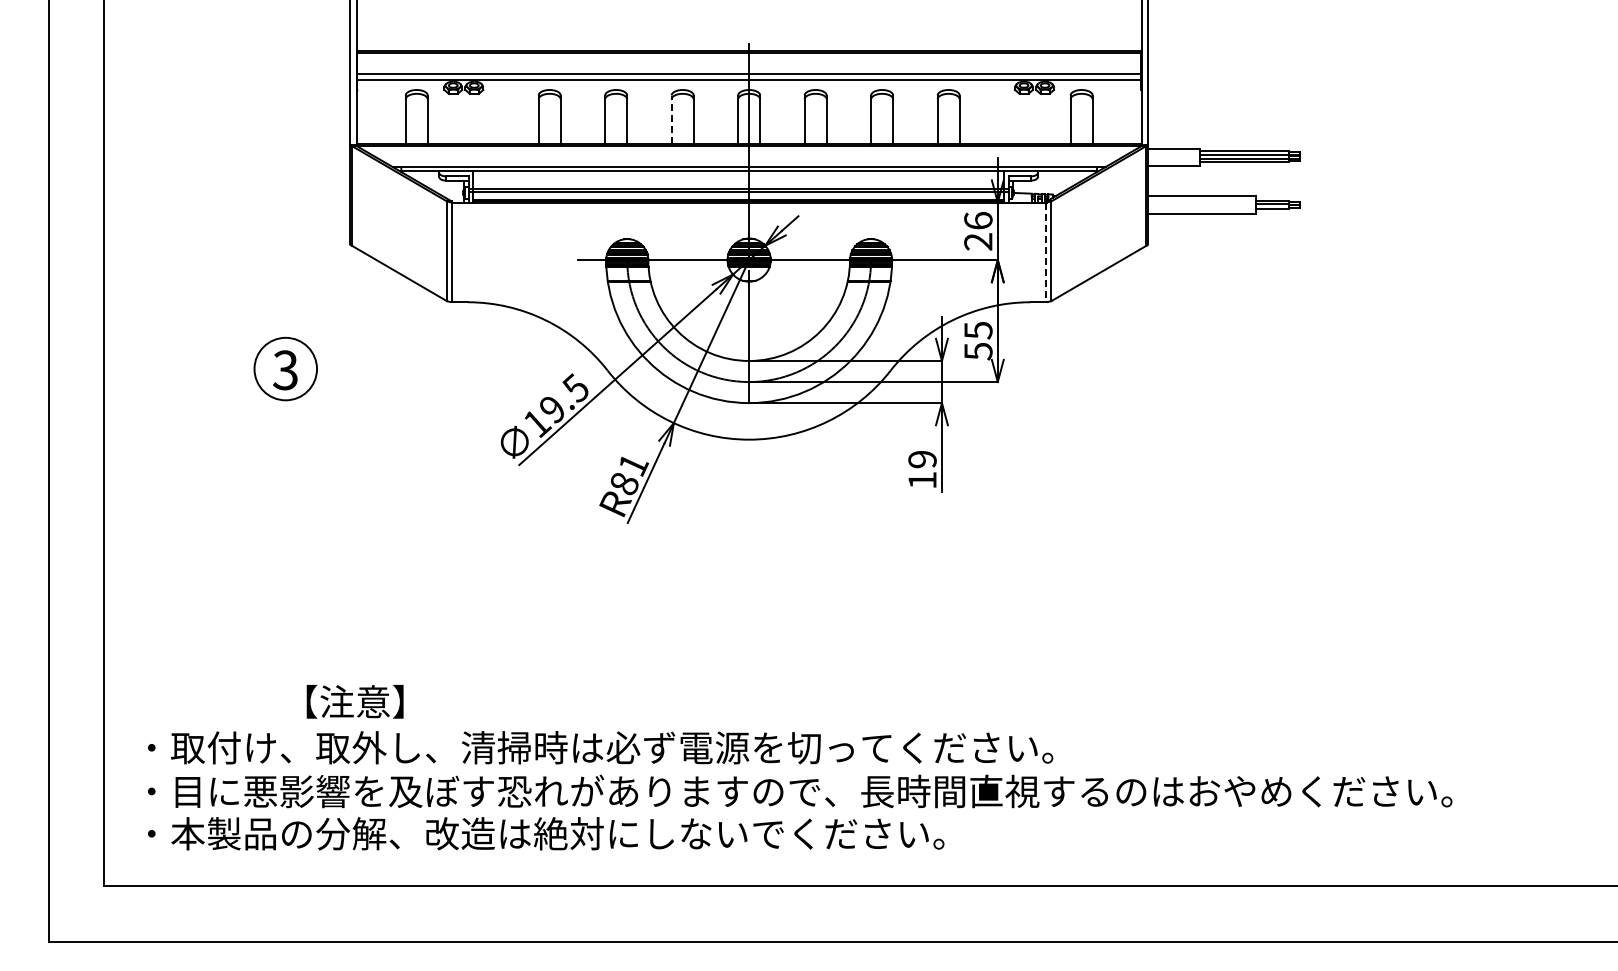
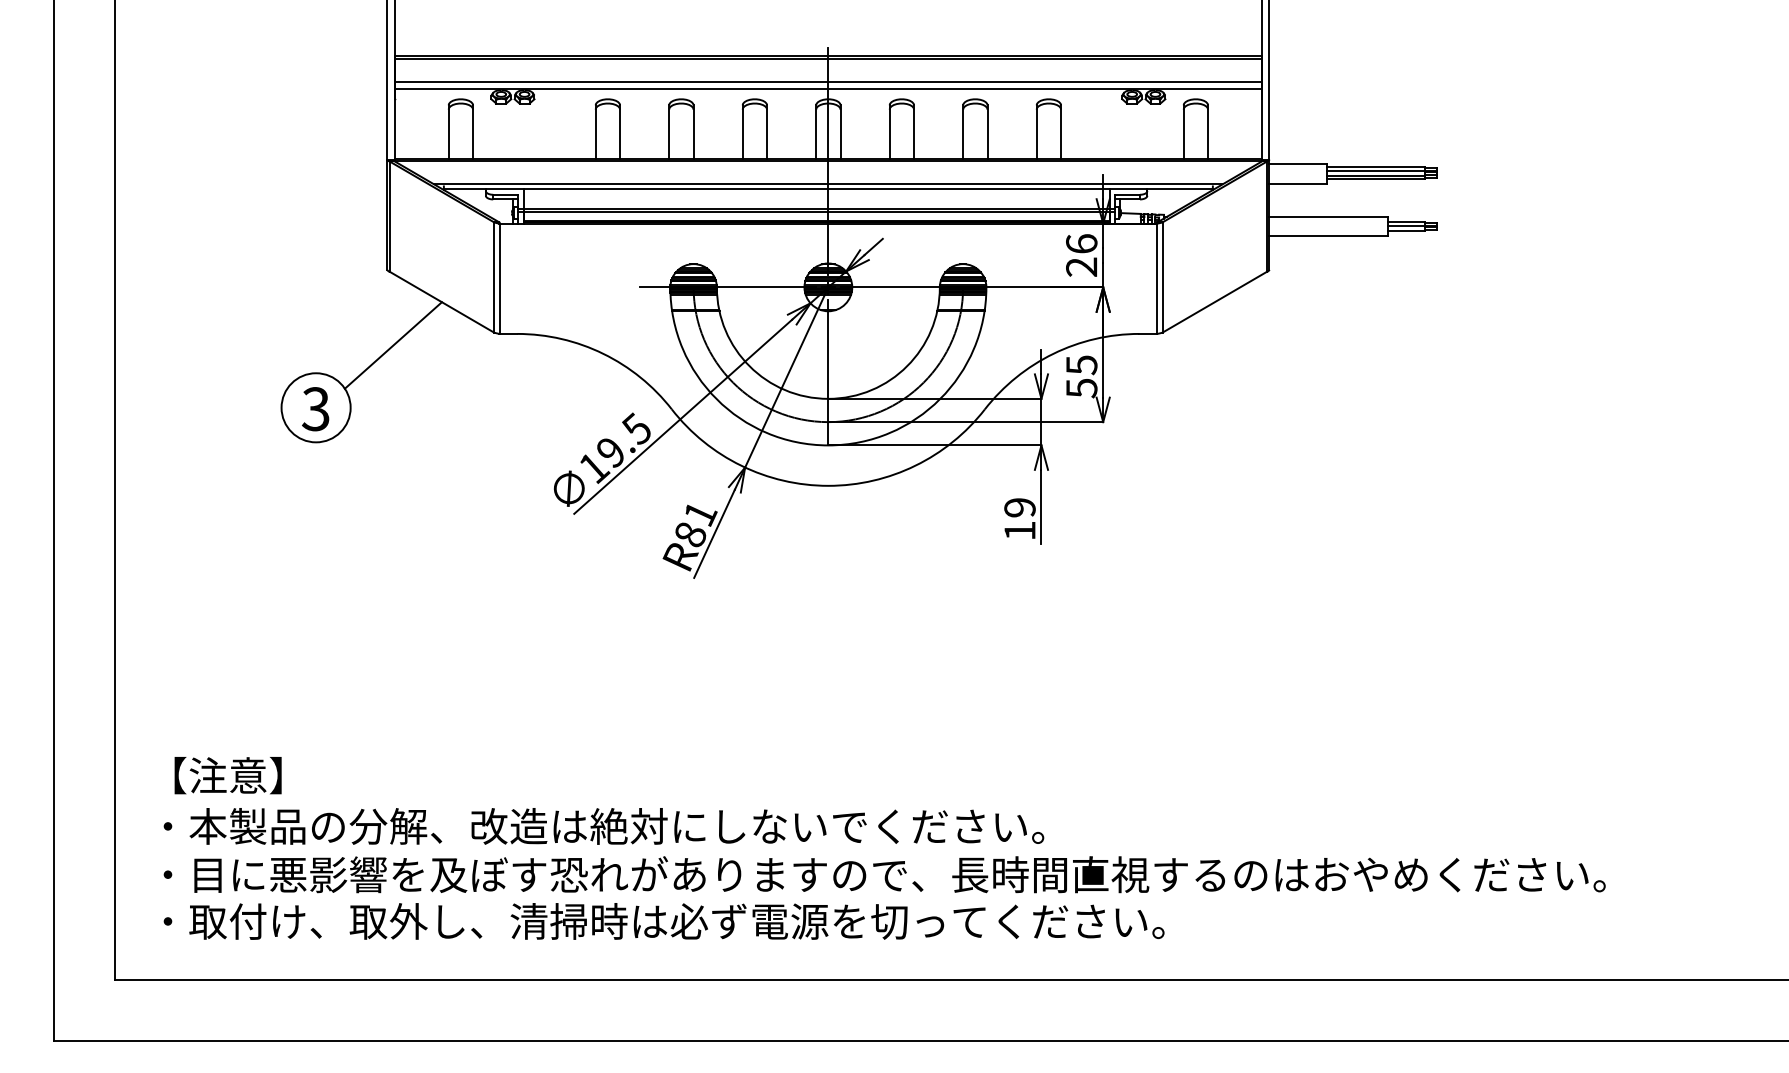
line: (671, 119) -> (742, 131), dashed -> solid
line: (1046, 252) -> (1157, 278), dashed -> solid
line: (355, 312) -> (393, 345), added
text: (354, 701) -> (227, 775), moved
text: (612, 747) -> (677, 826), ・取付け、取外し、清掃時は必ず電源を切ってください。 -> ・本製品の分解、改造は絶対にしないでください。
text: (612, 833) -> (677, 921), ・本製品の分解、改造は絶対にしないでください。 -> ・取付け、取外し、清掃時は必ず電源を切ってください。

